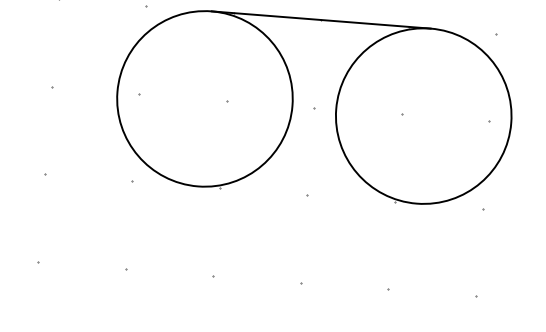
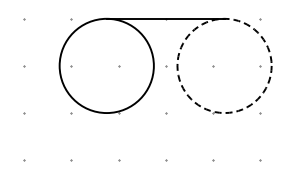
circle: (423, 115) -> (224, 65), solid -> dashed

